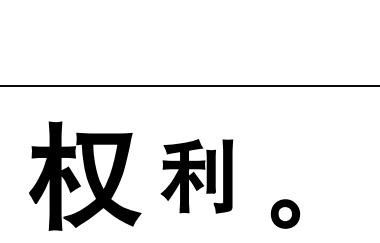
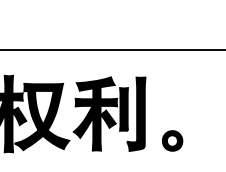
part: (196, 176) -> (109, 114), size x1.43

